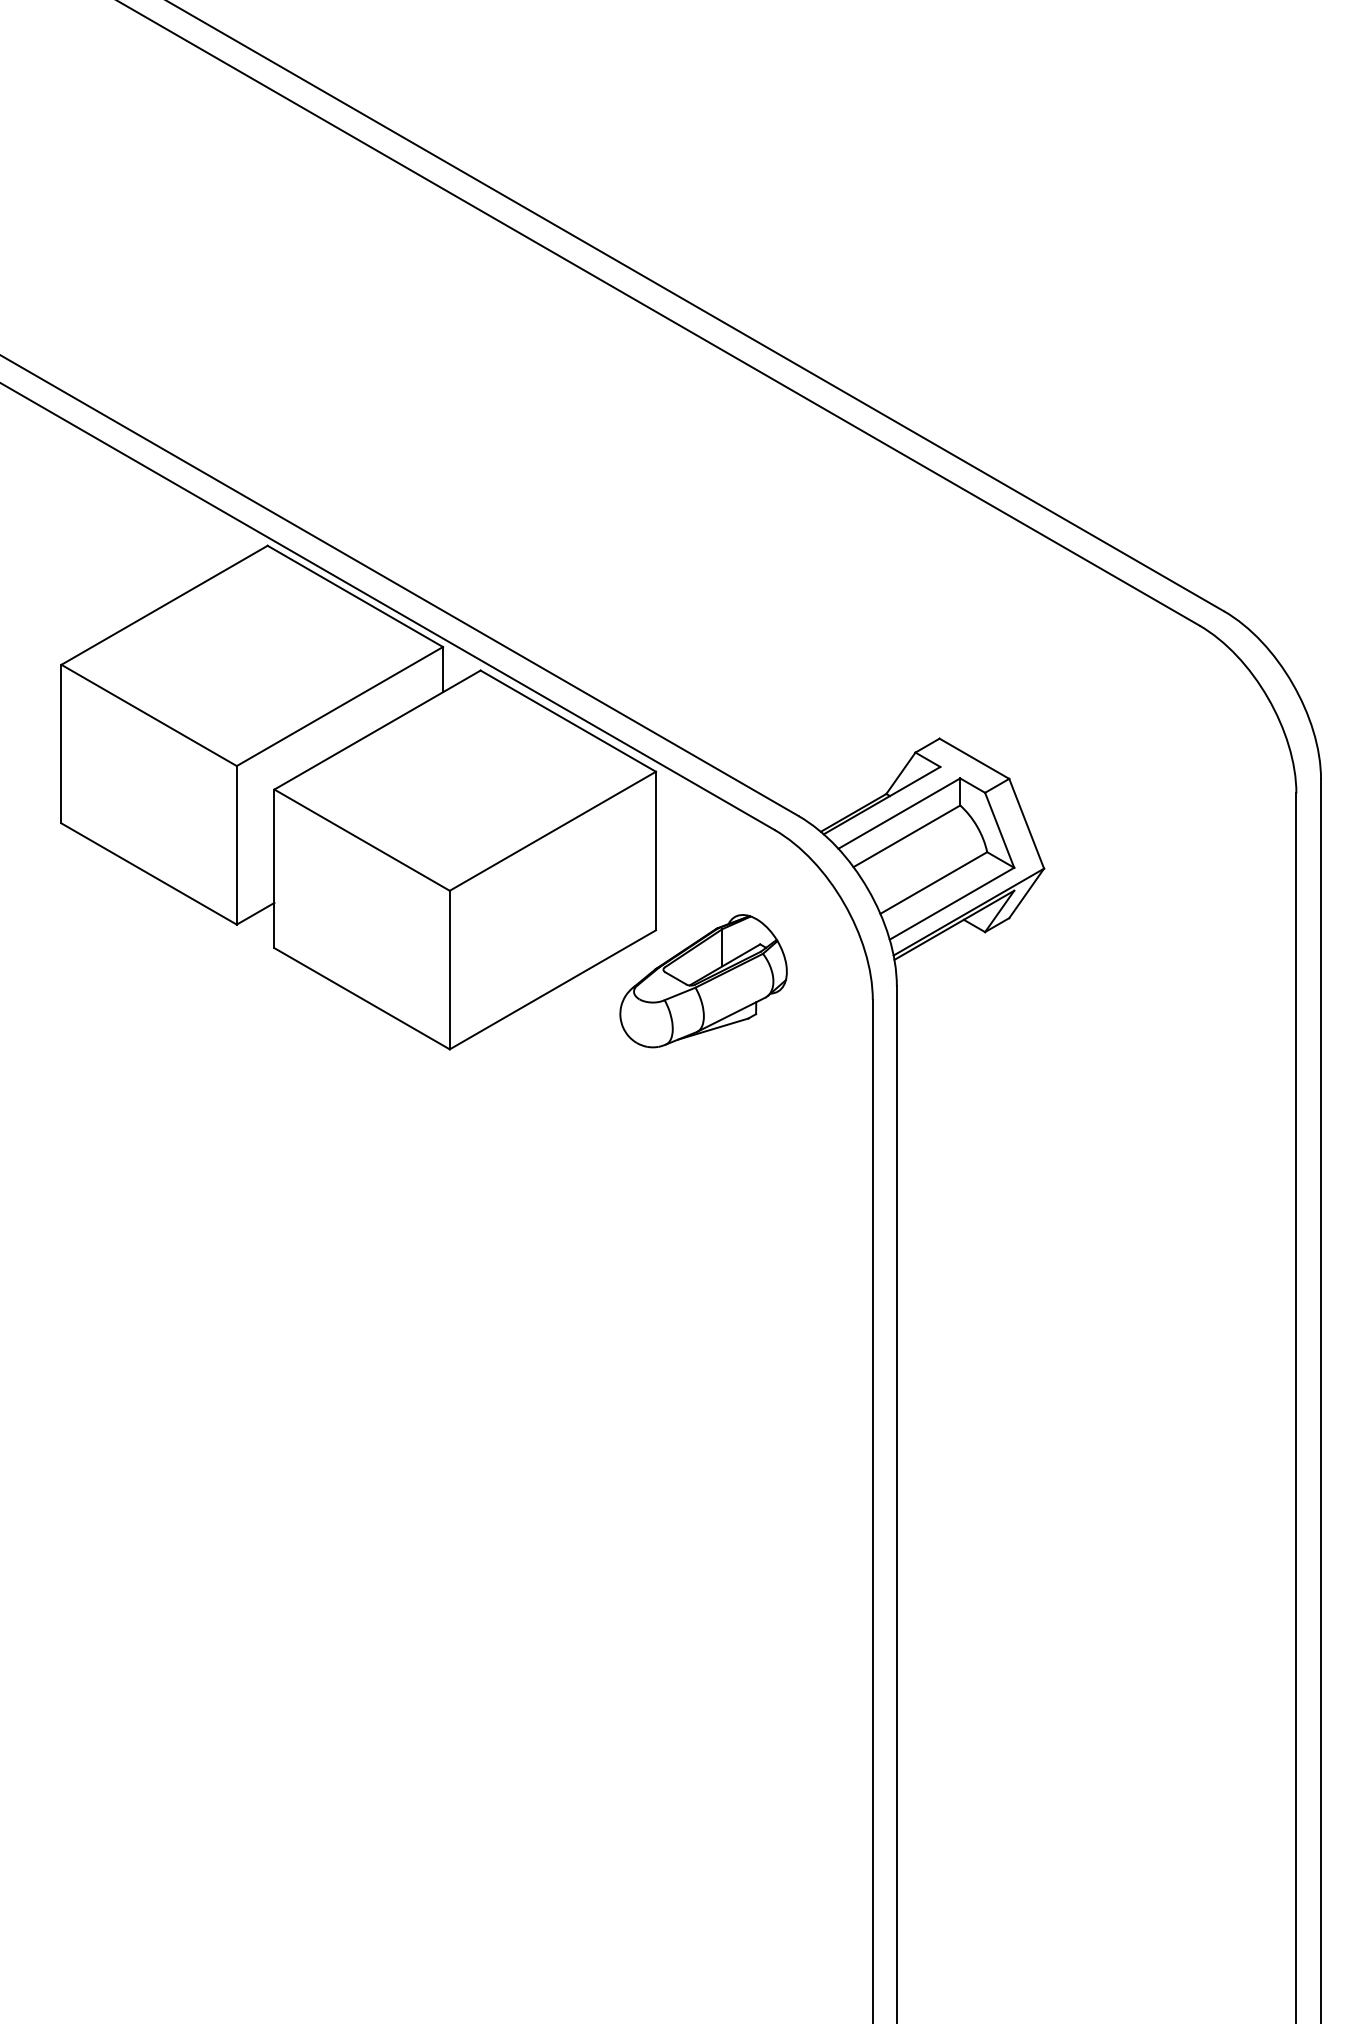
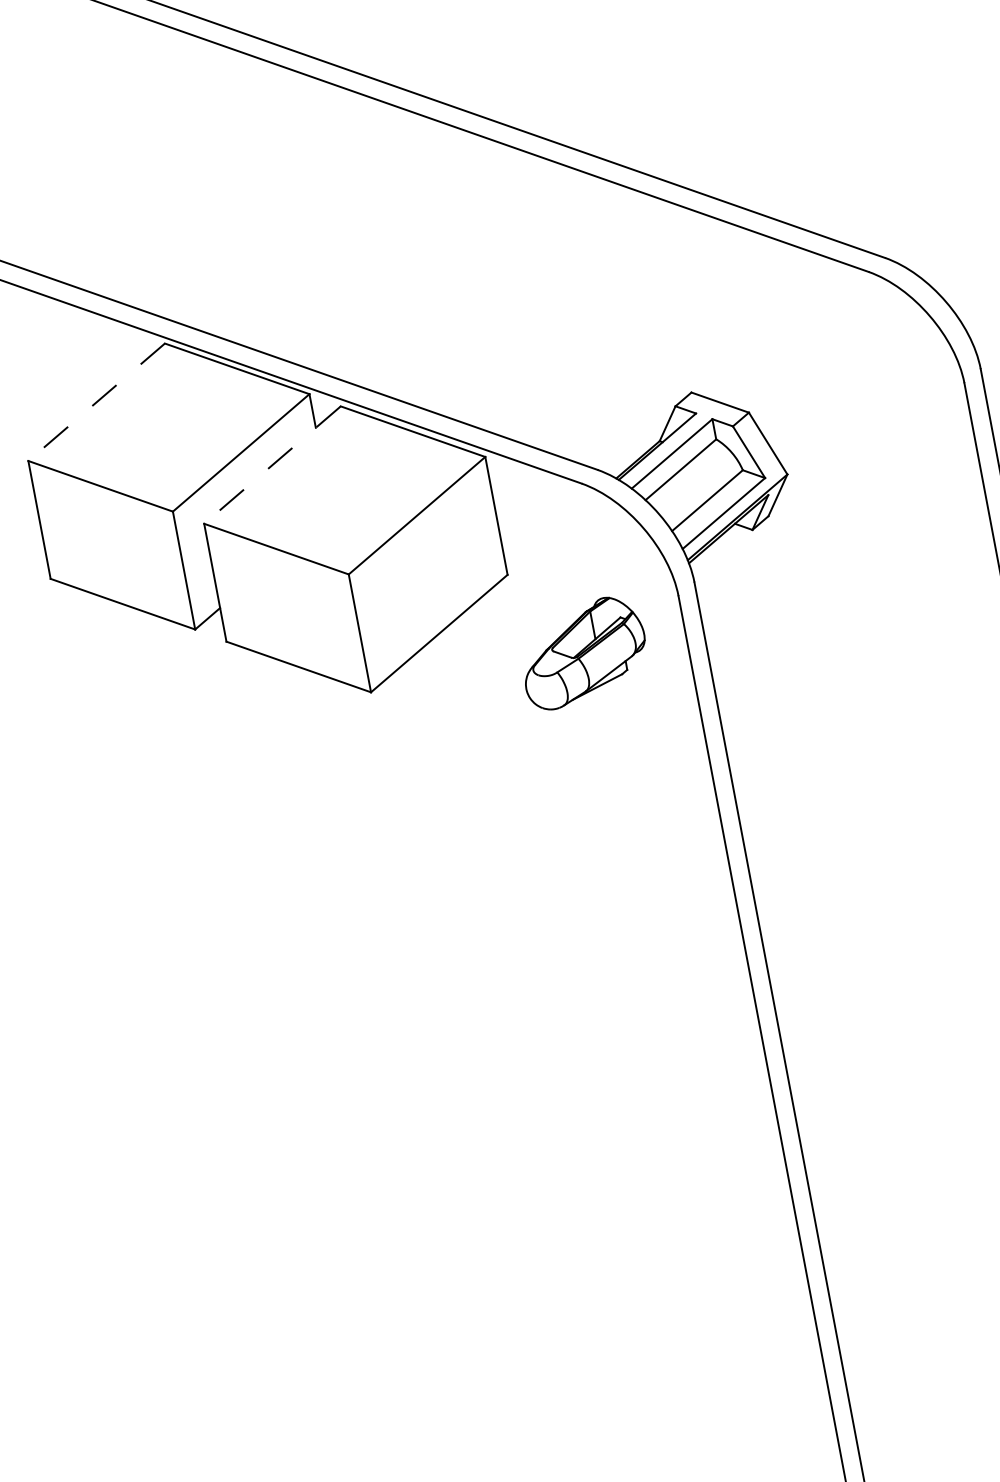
line: (164, 605) -> (96, 402), solid -> dashed
line: (377, 730) -> (272, 465), solid -> dashed
part: (703, 981) -> (583, 653), moved

